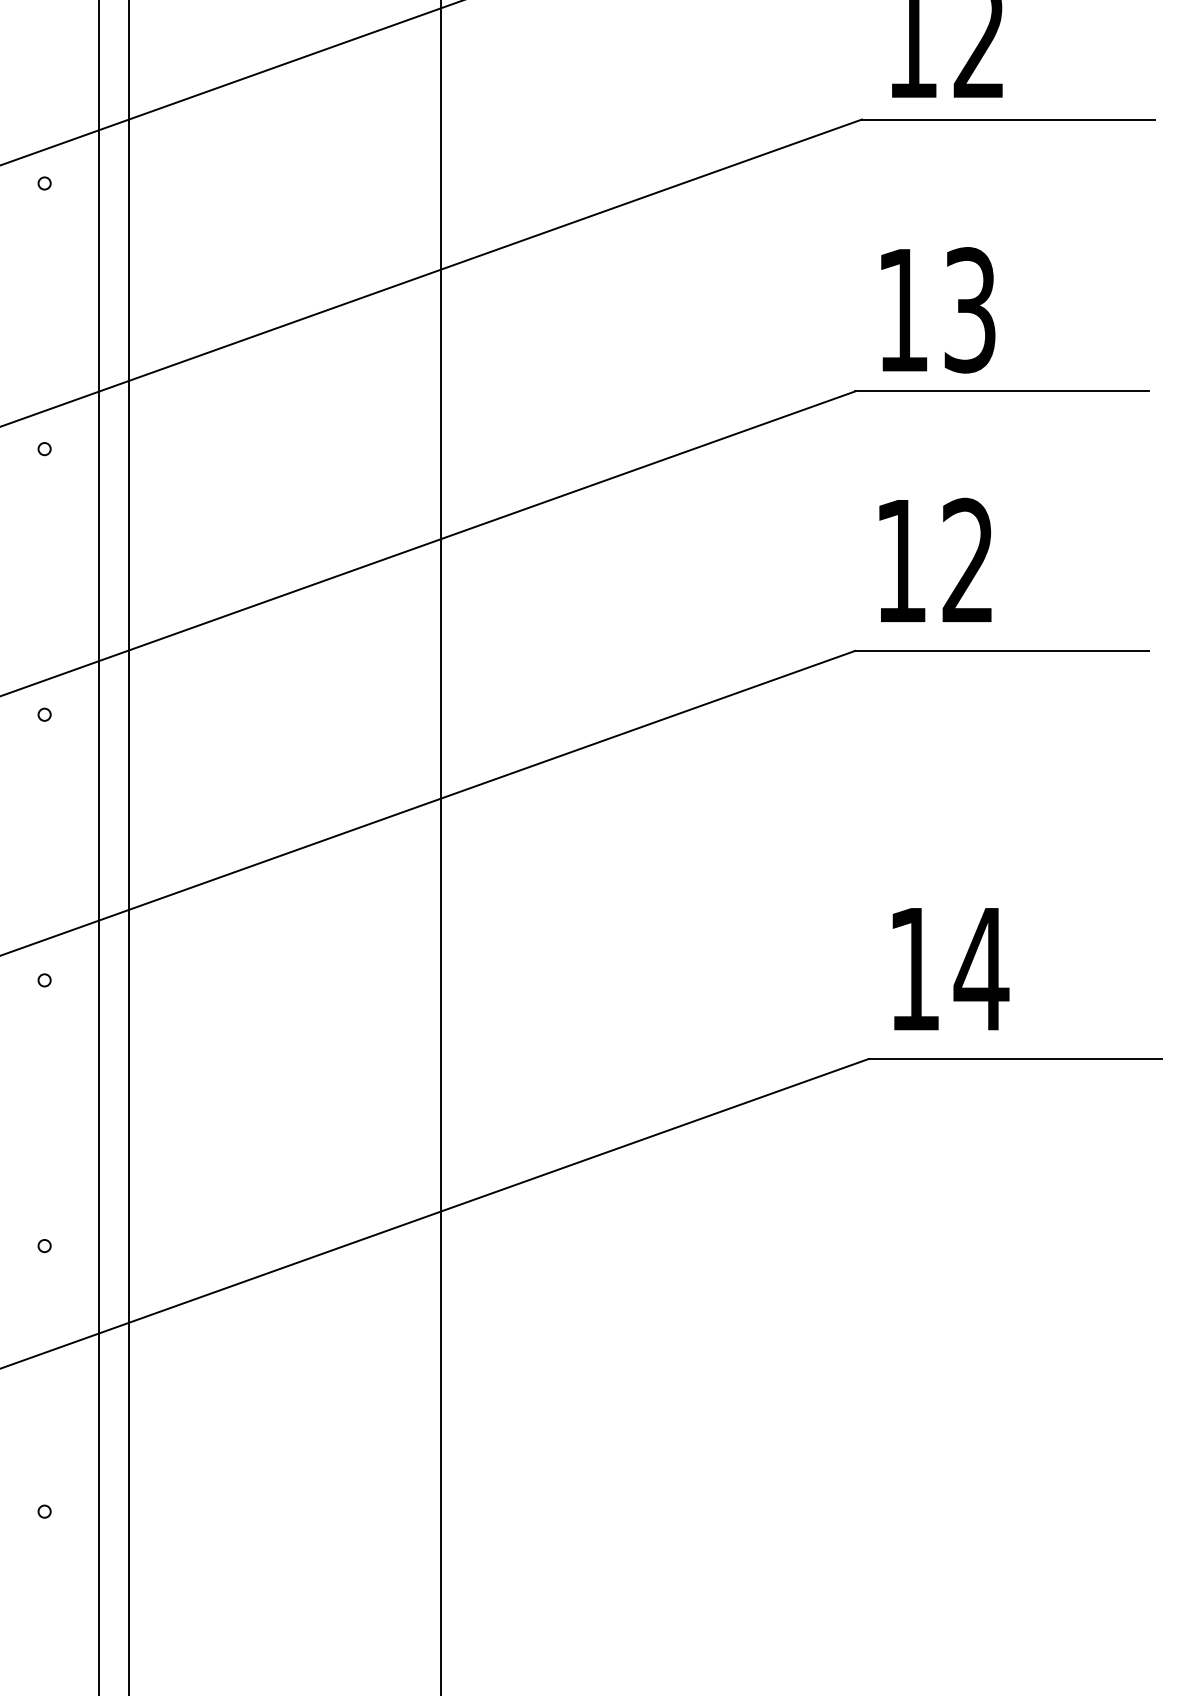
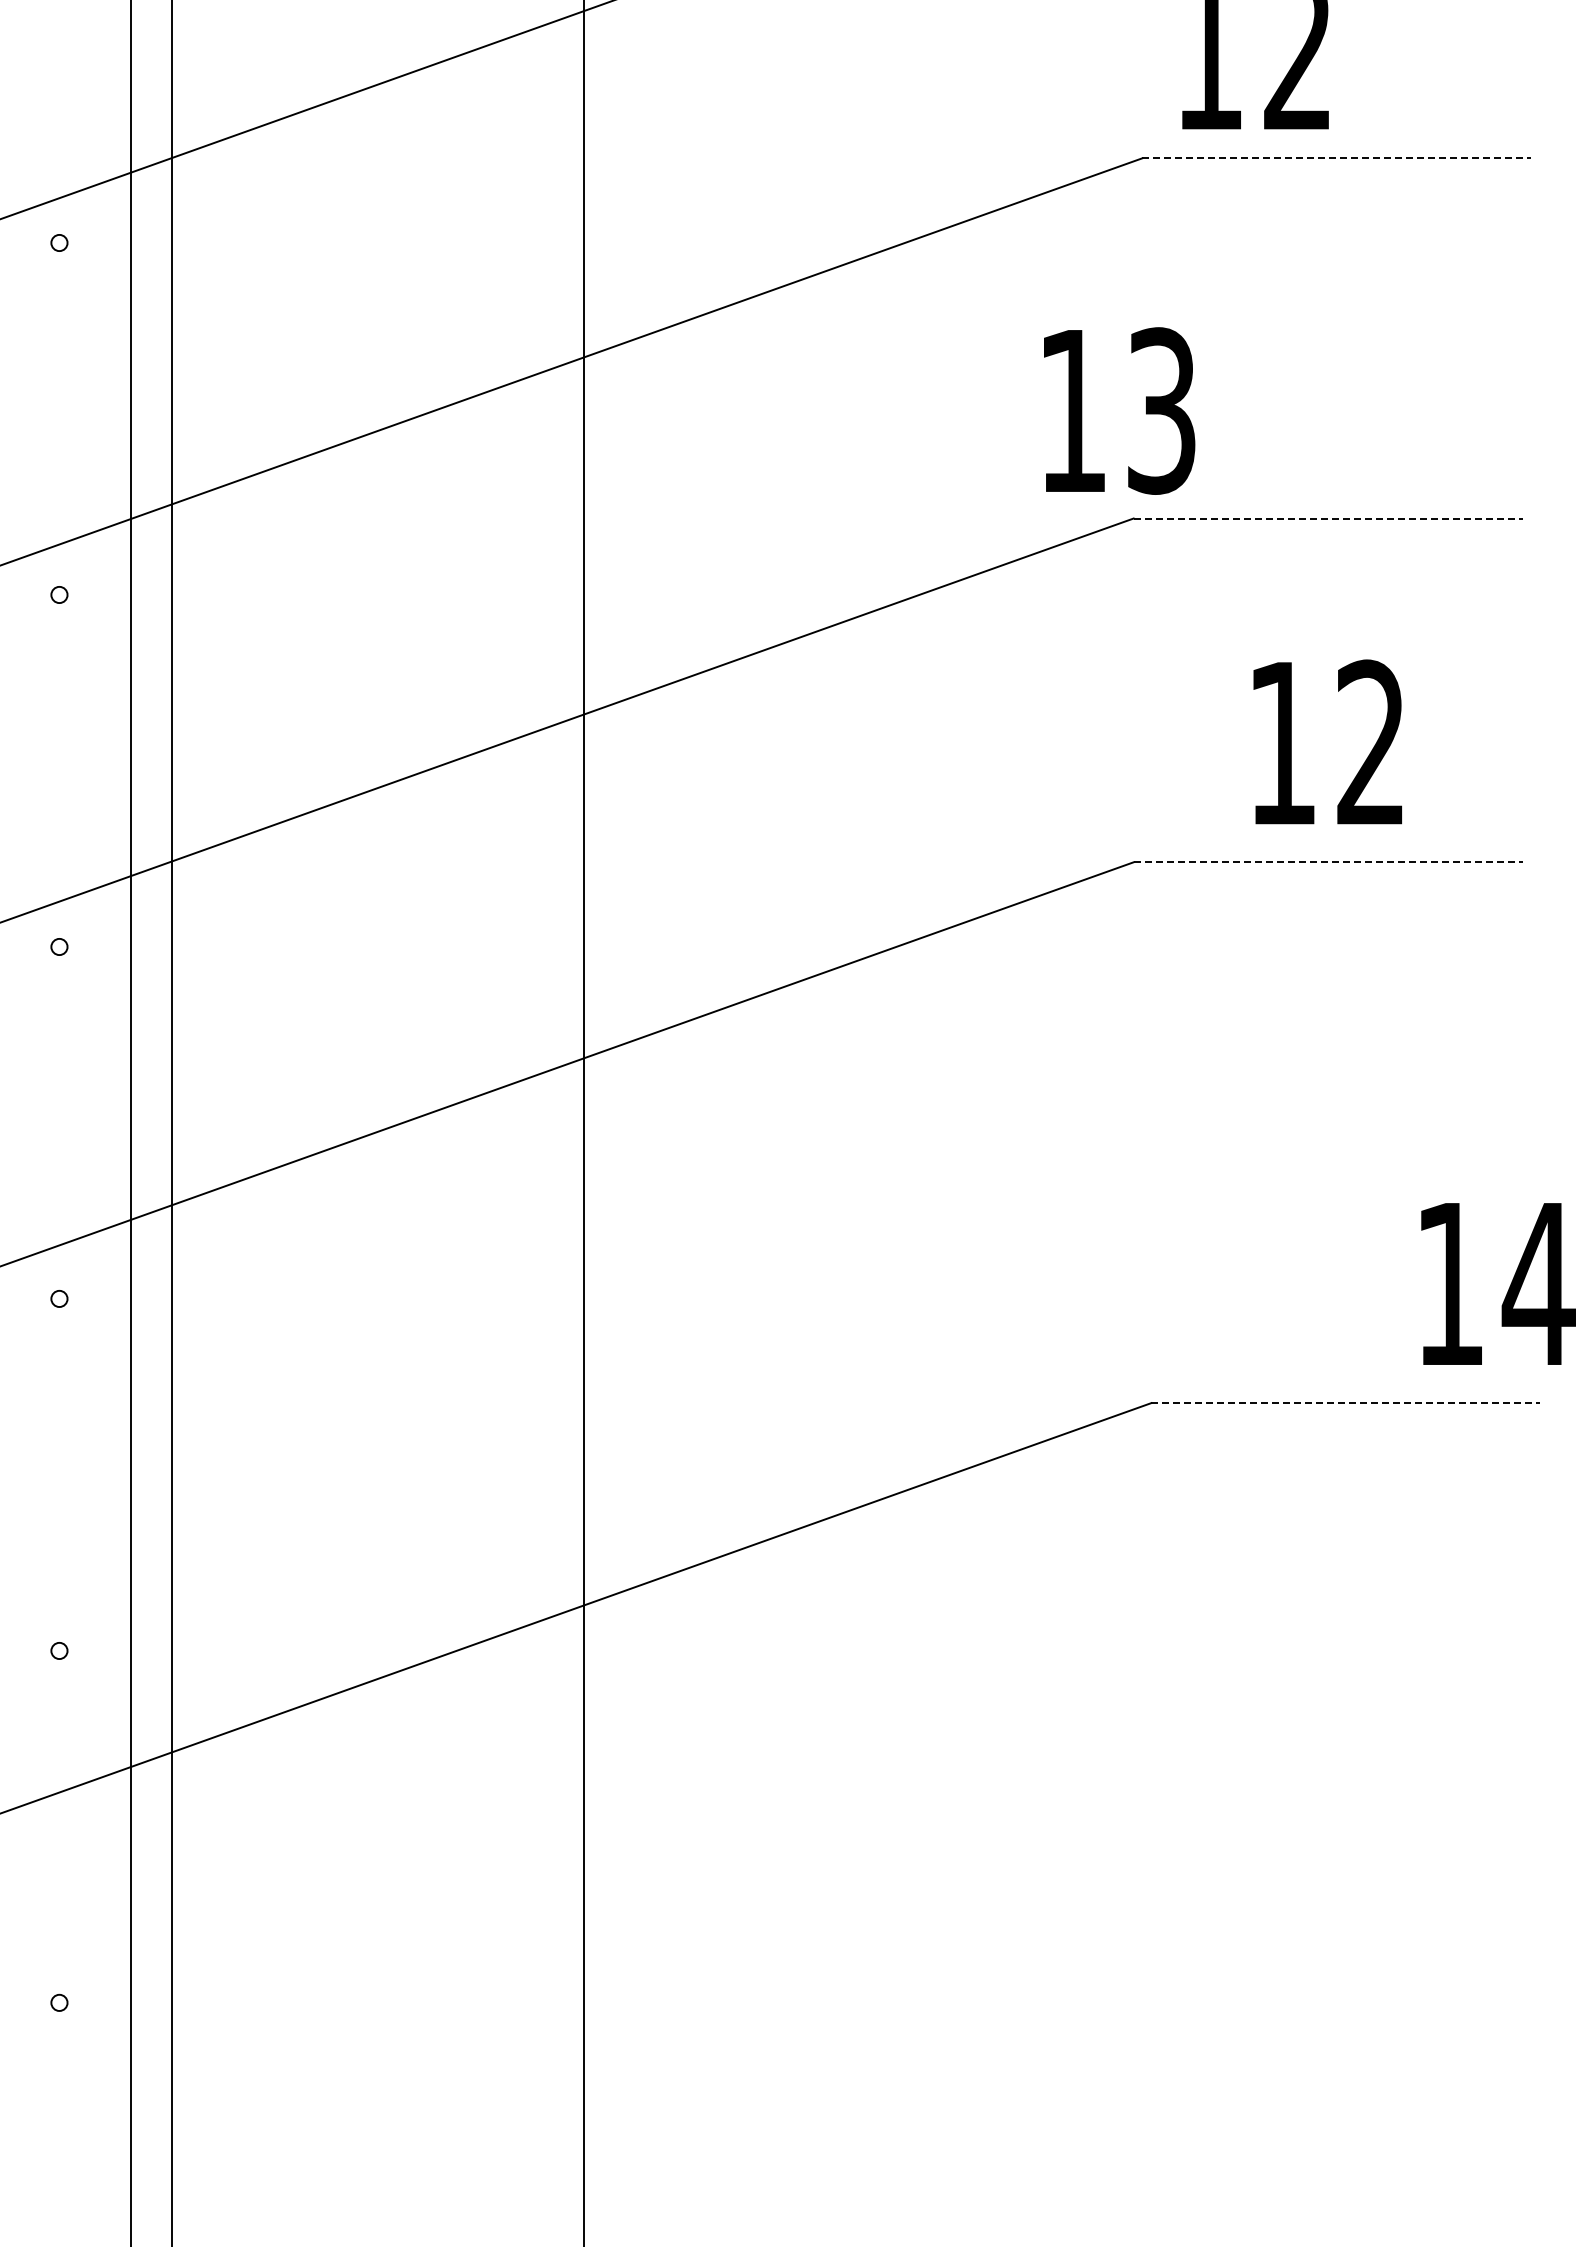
line: (1009, 119) -> (1337, 158), solid -> dashed
text: (938, 309) -> (1119, 410), moved
line: (1002, 391) -> (1328, 518), solid -> dashed
text: (935, 559) -> (1327, 741), moved
line: (1002, 651) -> (1328, 862), solid -> dashed
text: (951, 968) -> (1498, 1283), moved
line: (1015, 1059) -> (1346, 1403), solid -> dashed

